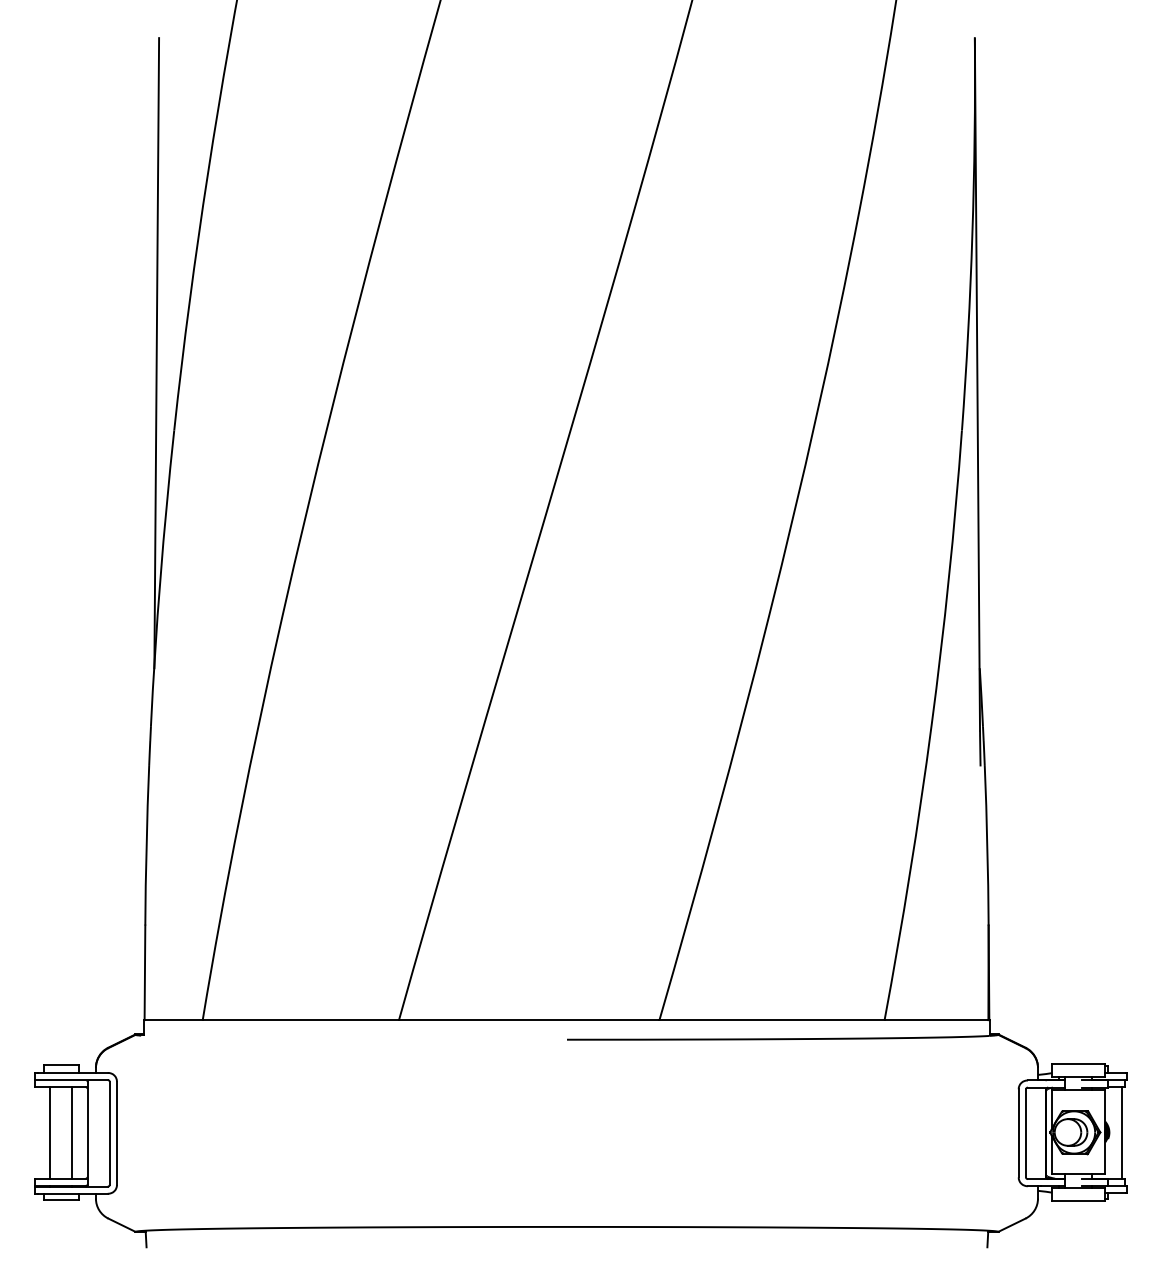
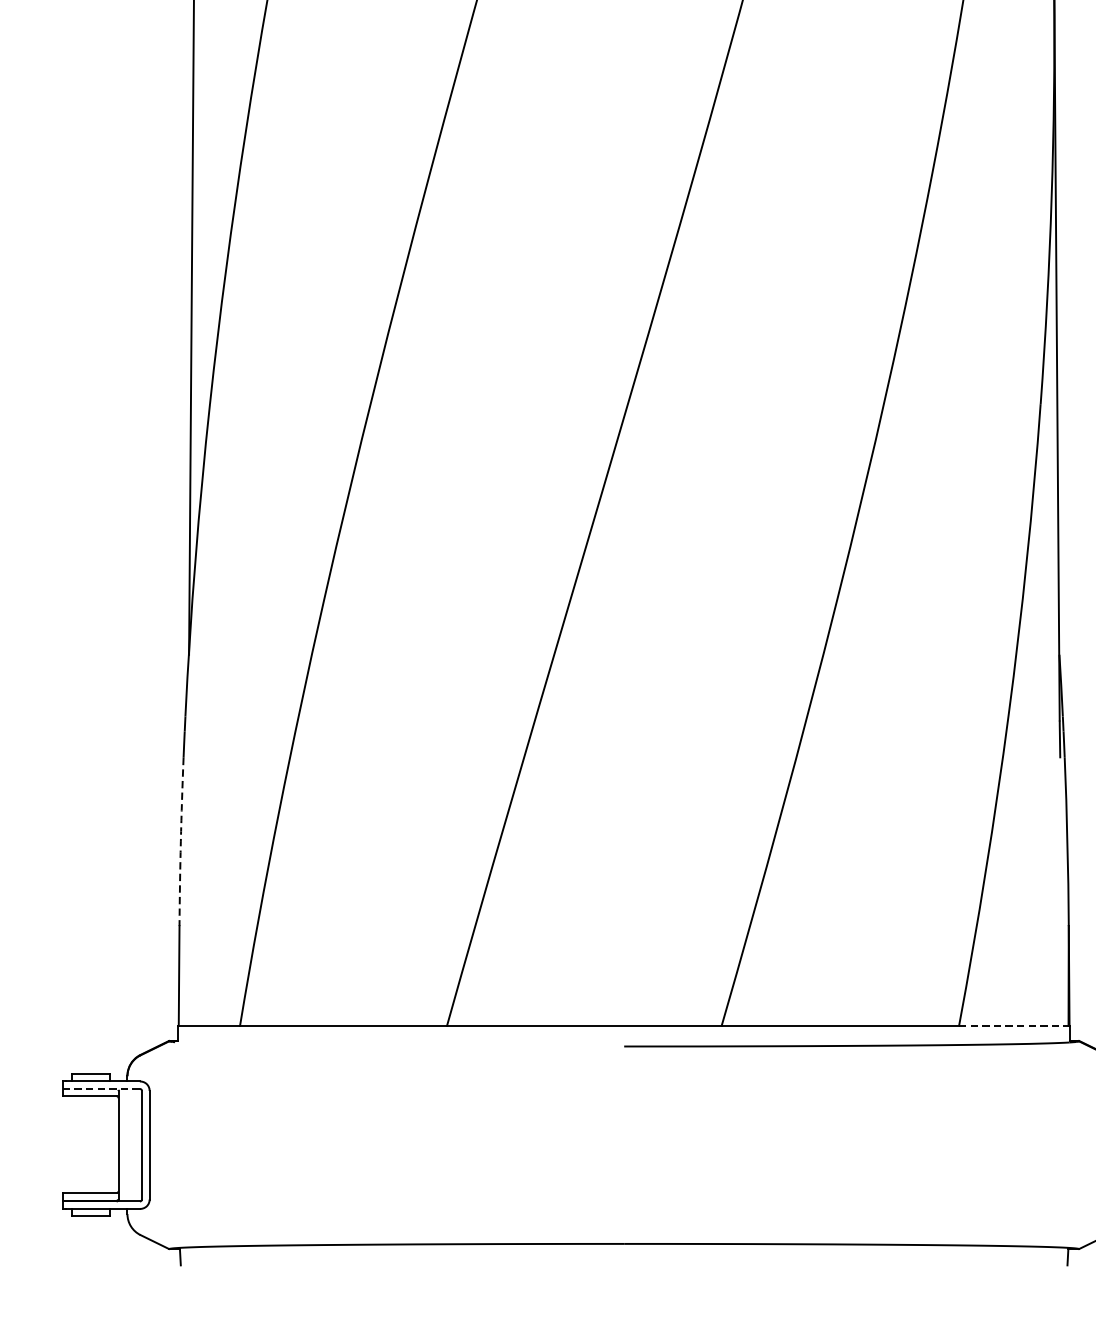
arc: (146, 845) -> (180, 841), solid -> dashed
line: (936, 1020) -> (1013, 1026), solid -> dashed
line: (70, 1080) -> (100, 1089), solid -> dashed
line: (50, 1132) -> (79, 1144), removed
line: (72, 1132) -> (102, 1144), removed

